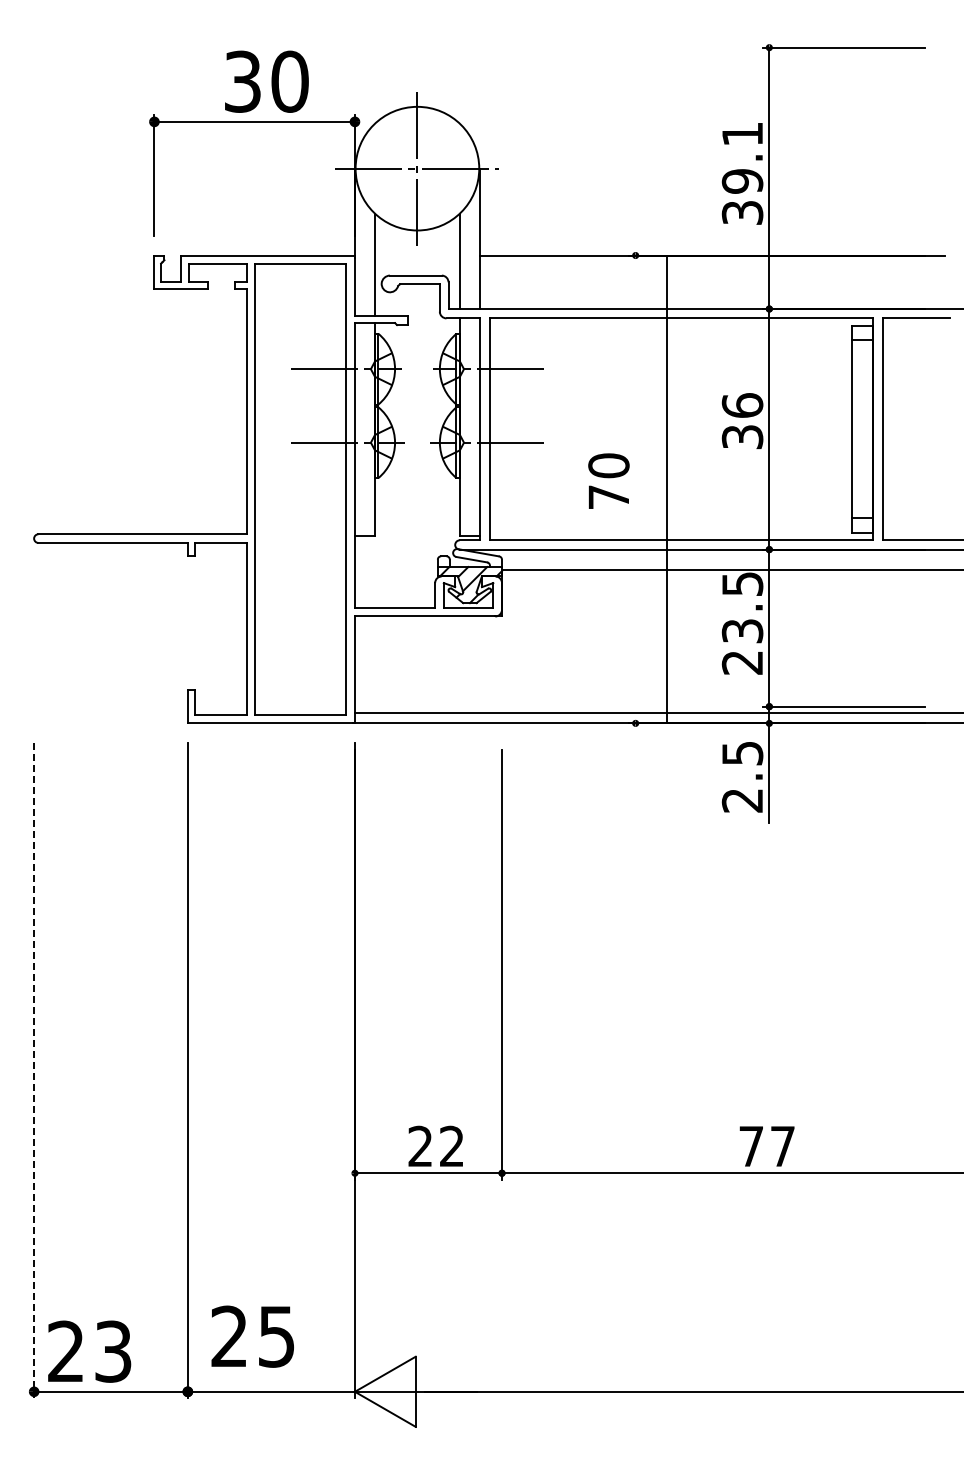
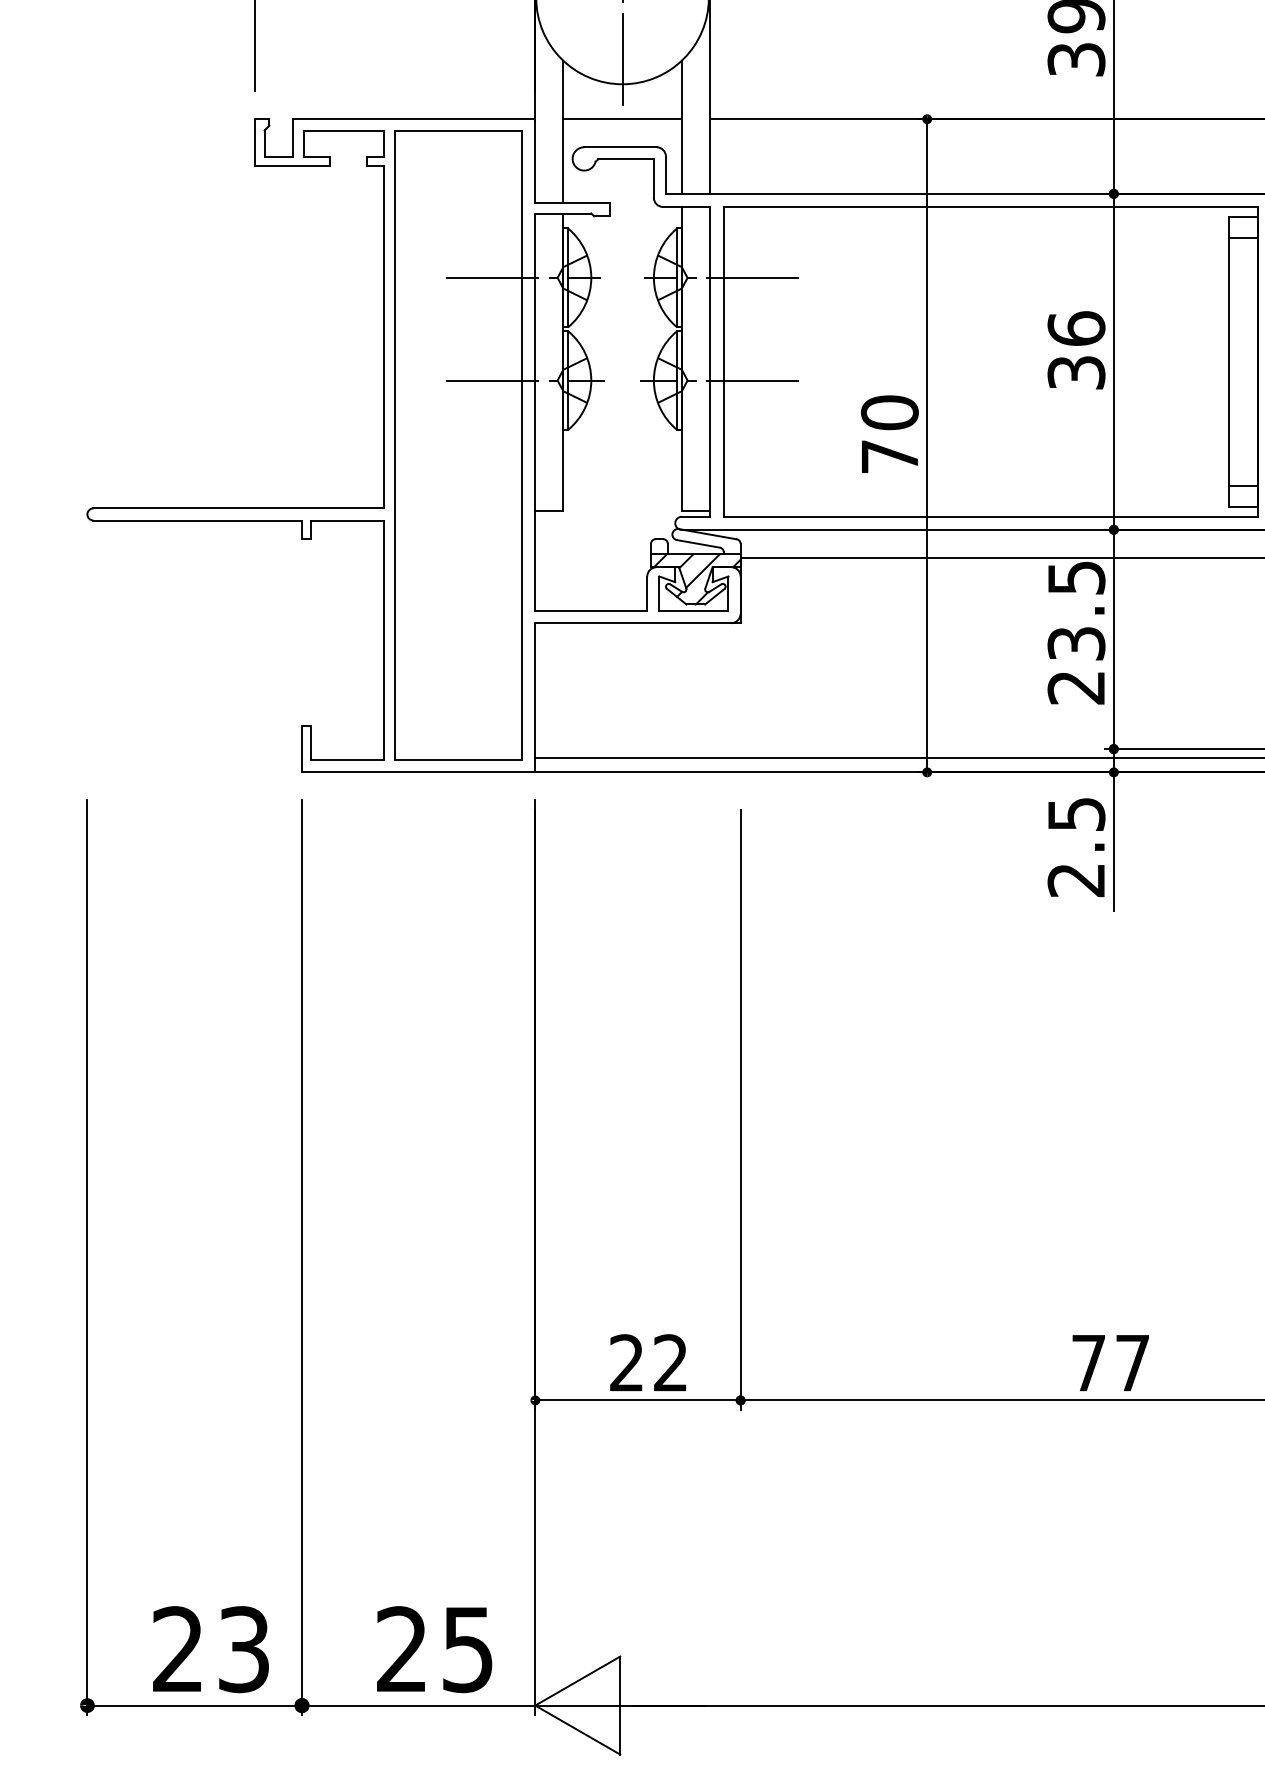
line: (416, 255) -> (621, 119), added
line: (666, 489) -> (926, 445), moved
line: (34, 1070) -> (87, 1257), dashed -> solid
text: (252, 1336) -> (434, 1649), moved
text: (89, 1351) -> (210, 1649), moved

